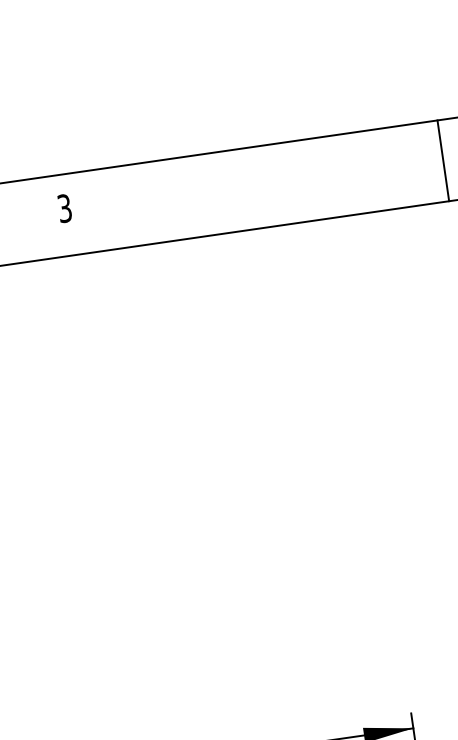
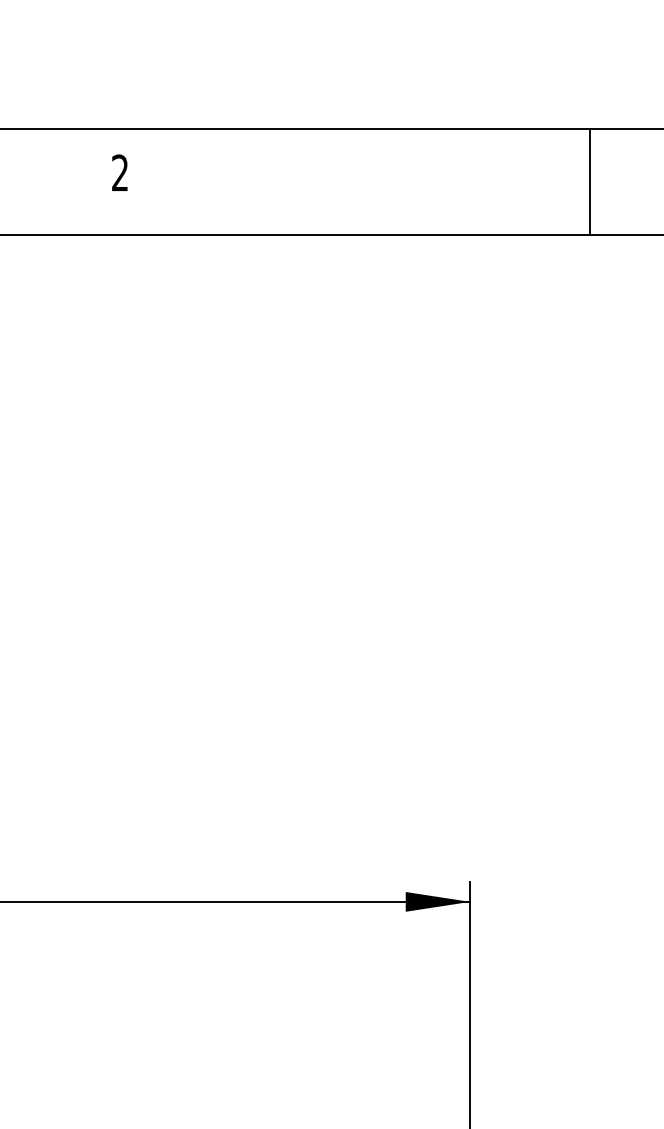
line: (442, 160) -> (589, 181), moved
text: (64, 208) -> (120, 172), 3 -> 2

